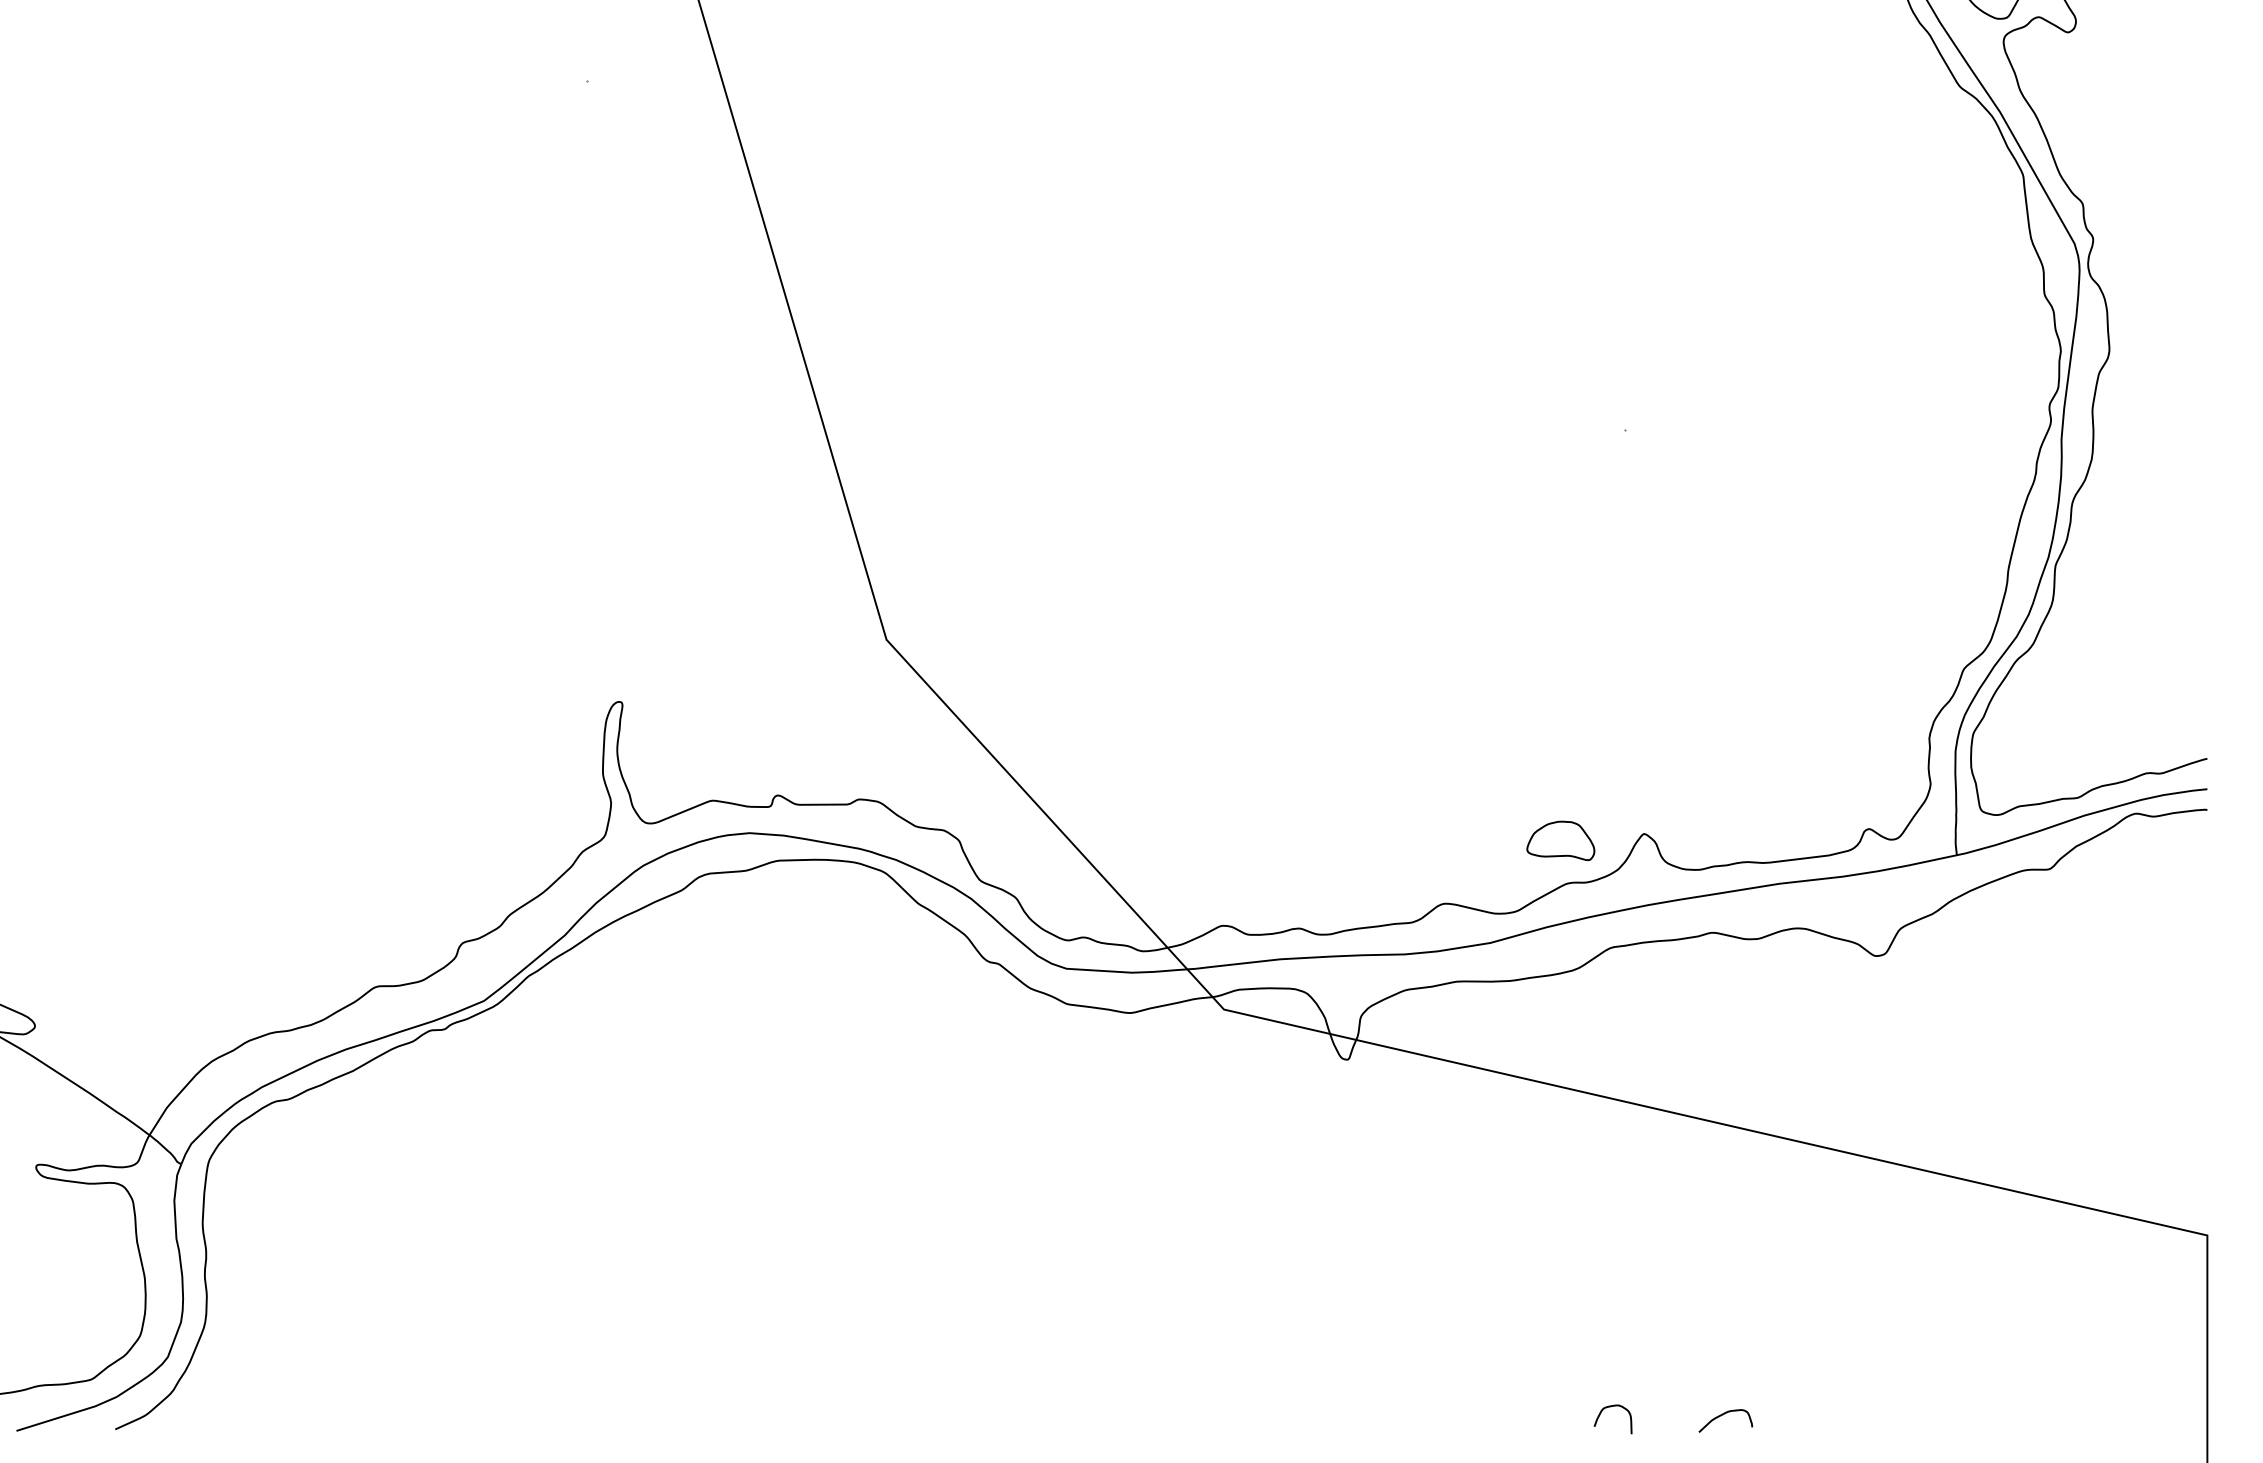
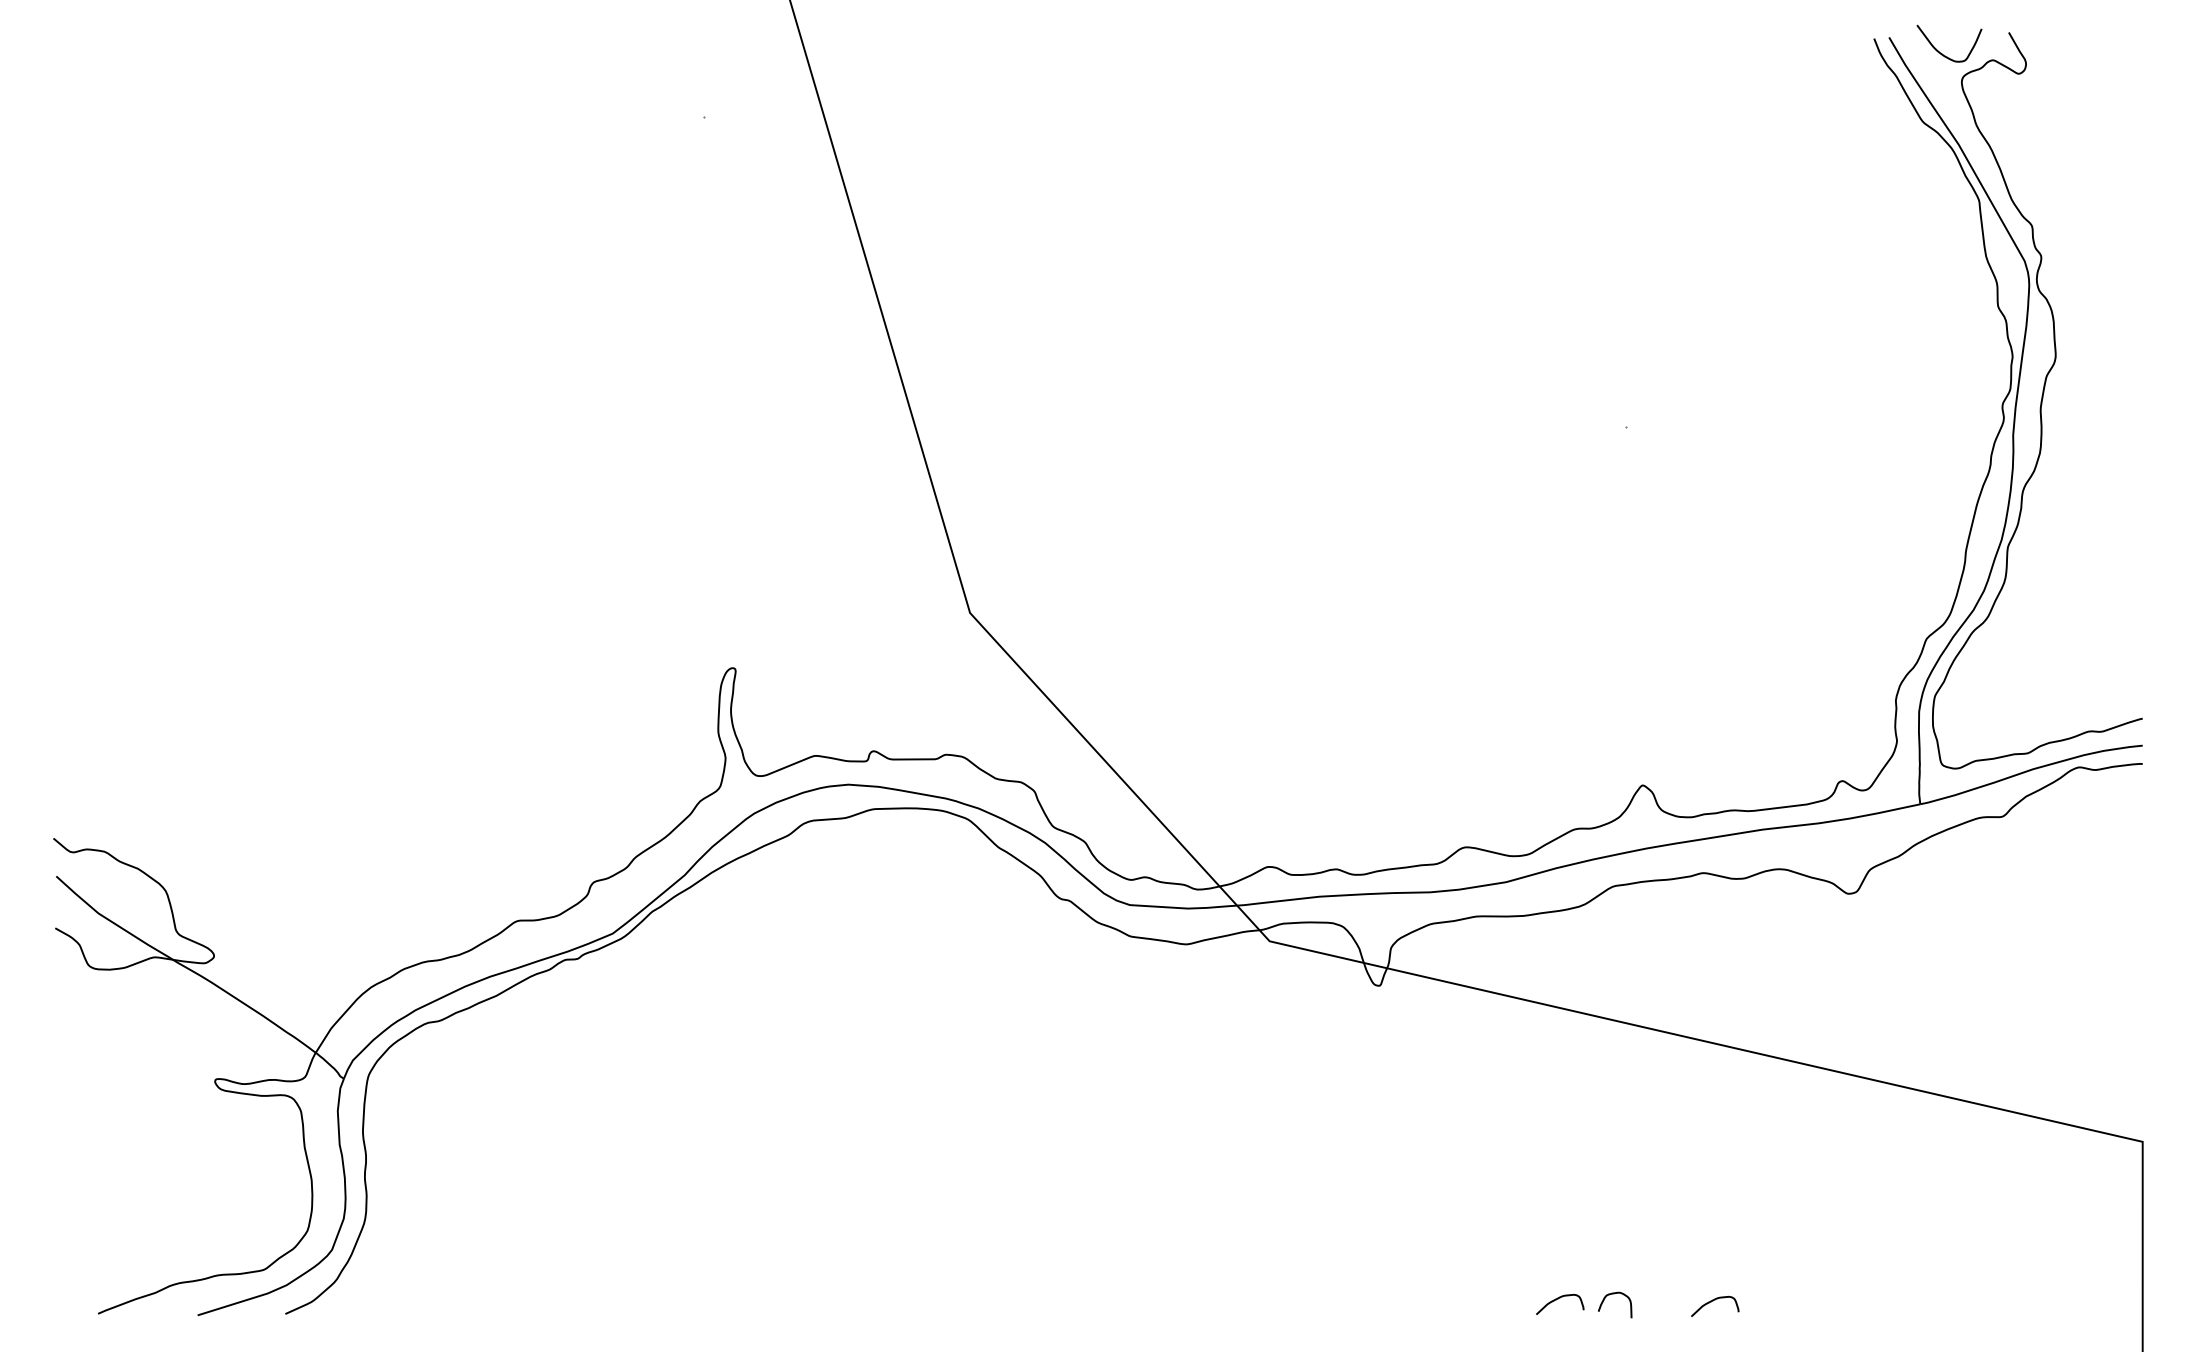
part: (1560, 840) -> (1568, 791), removed
curve: (1549, 1413) -> (1558, 1299), added

